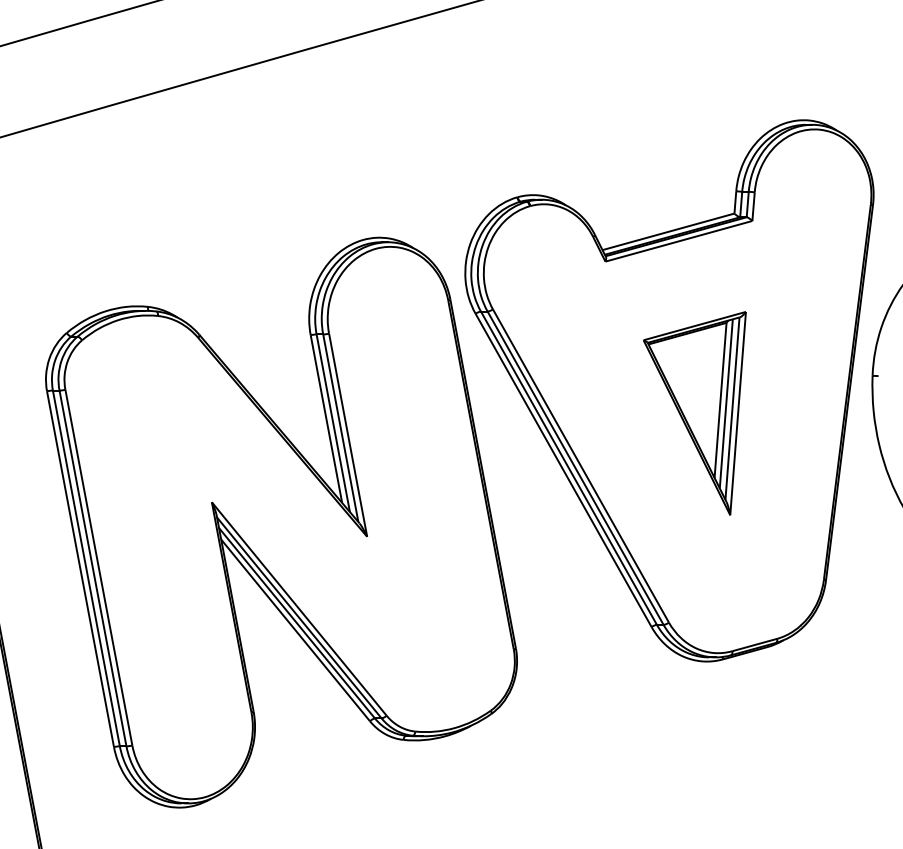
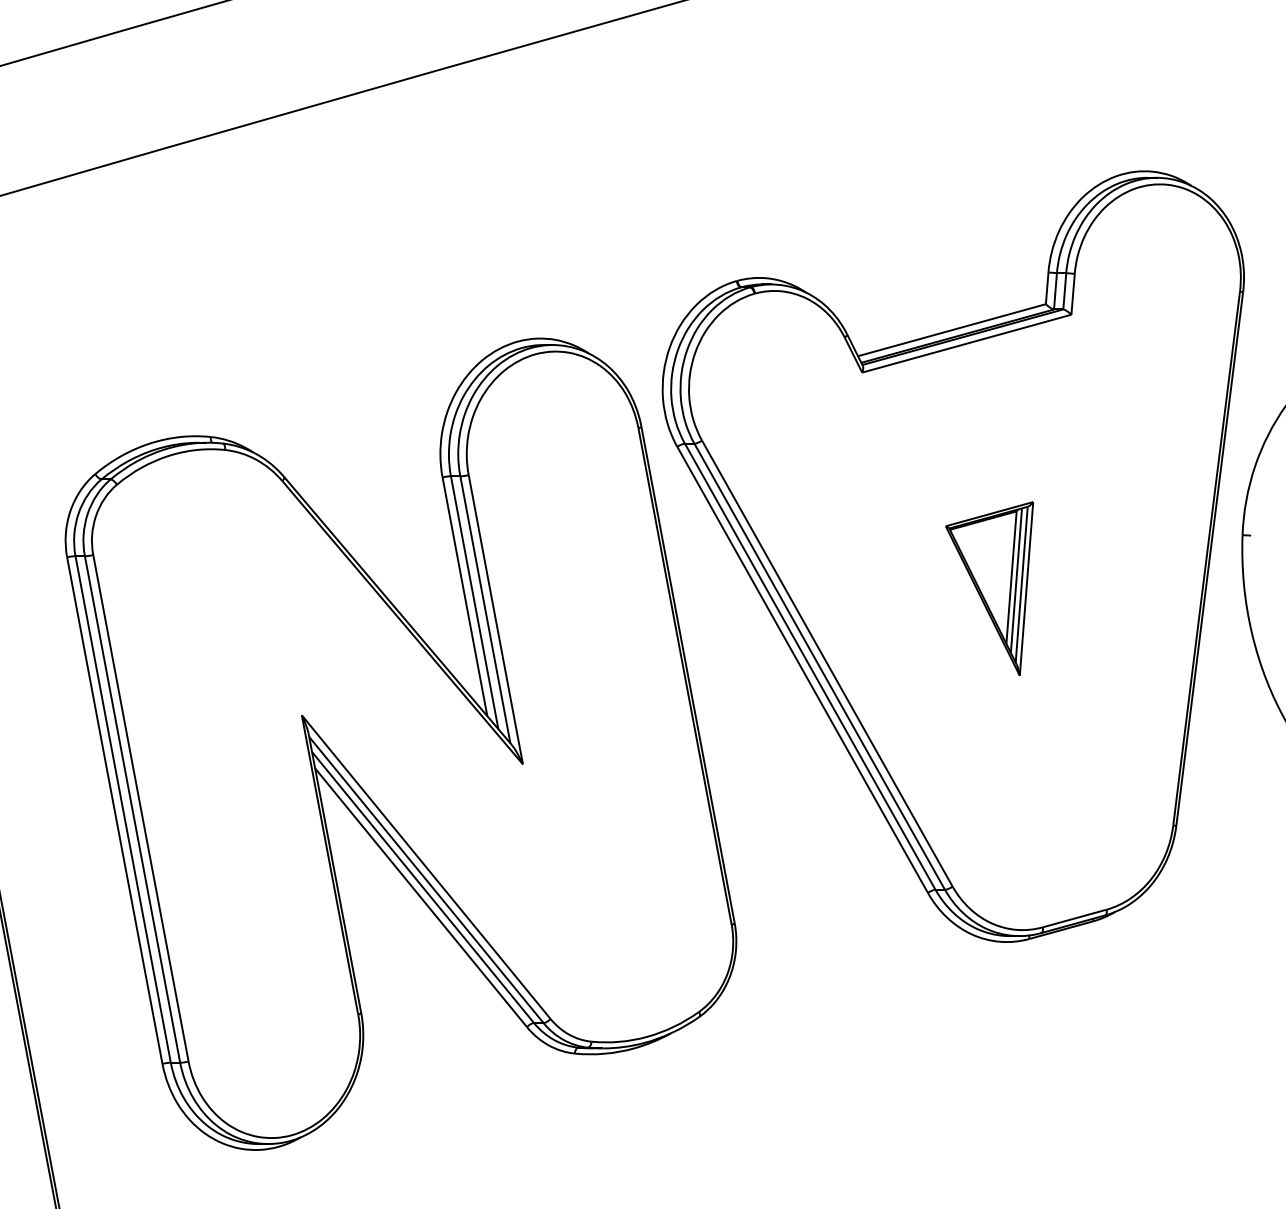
part: (694, 413) -> (988, 588), size x0.6

